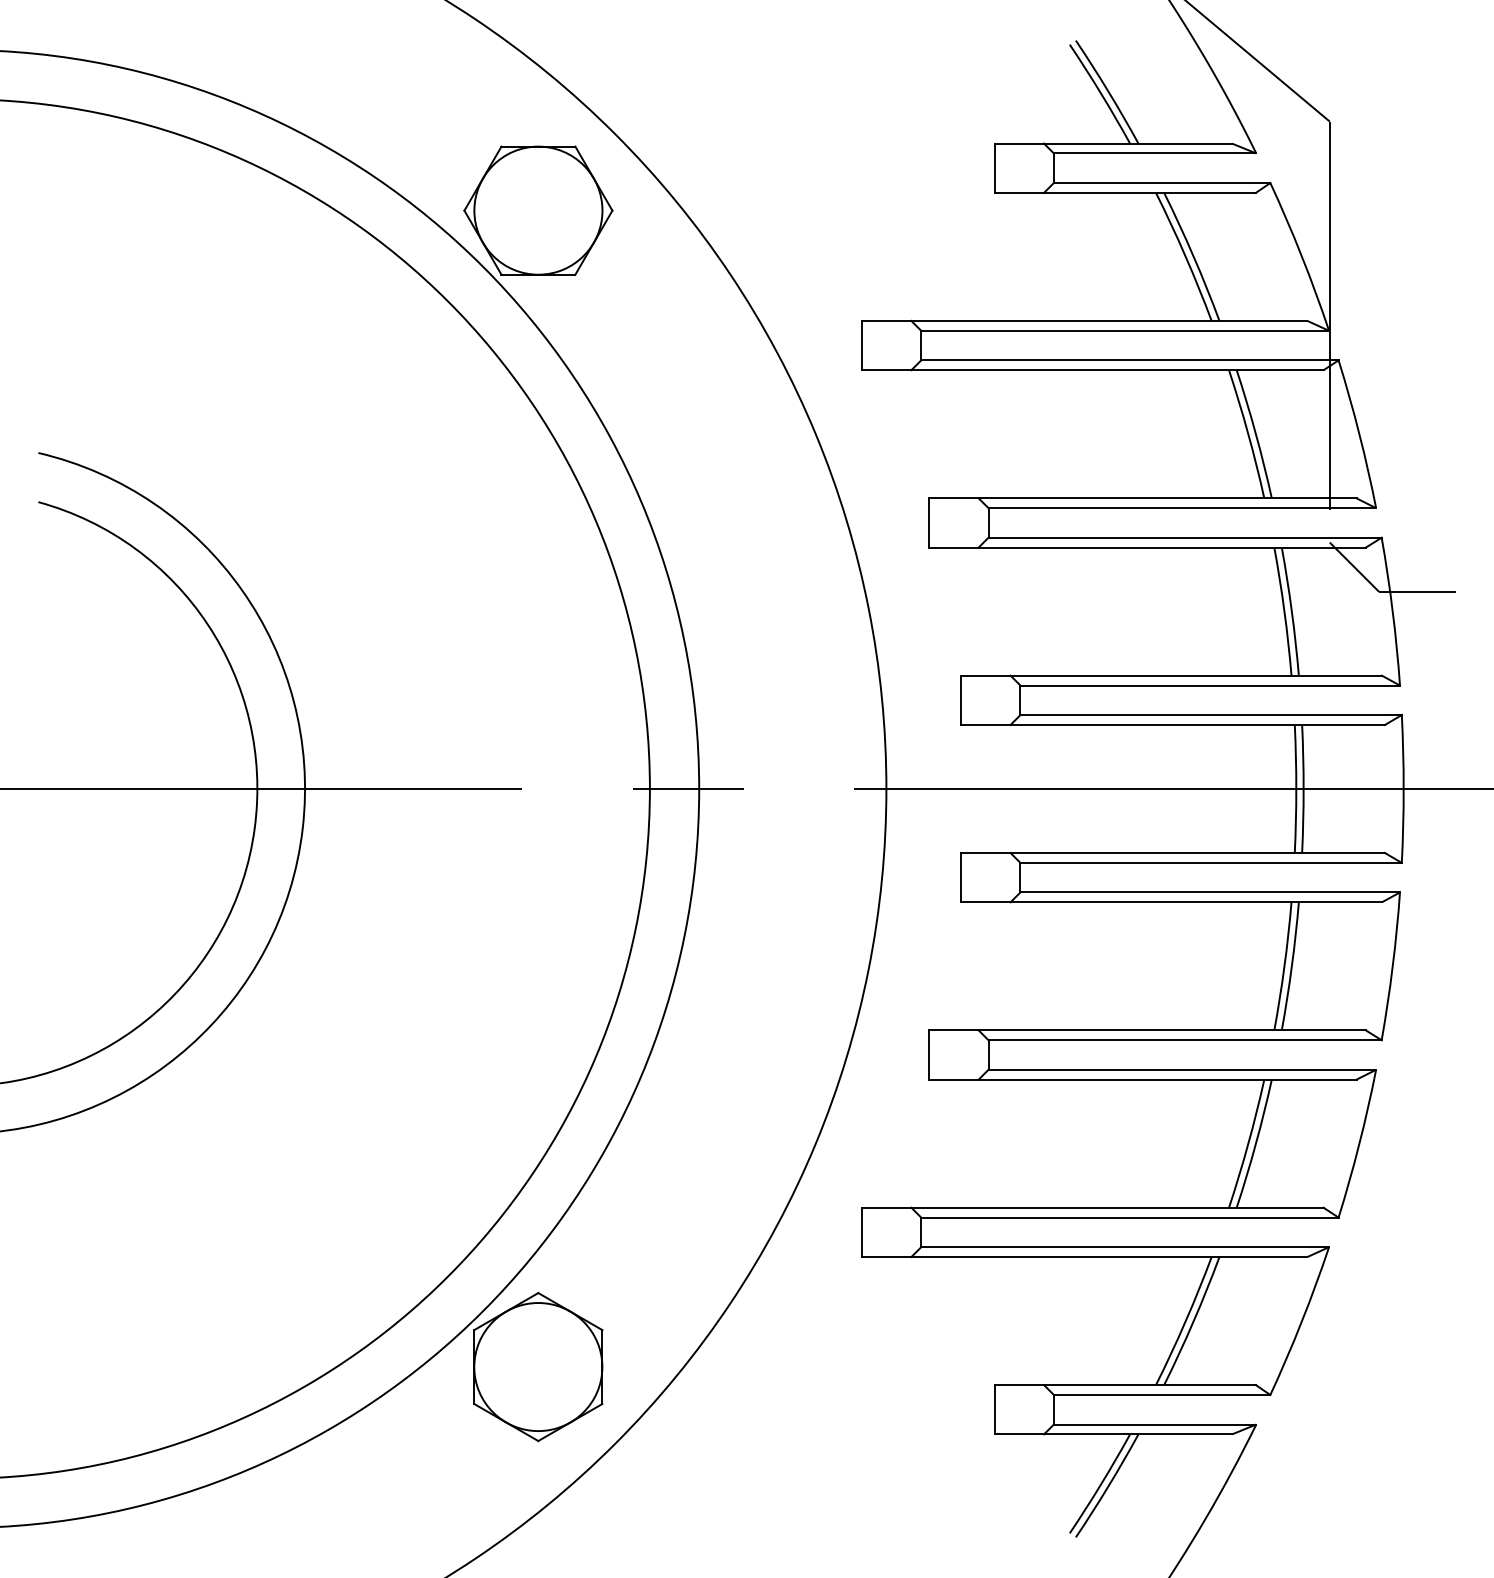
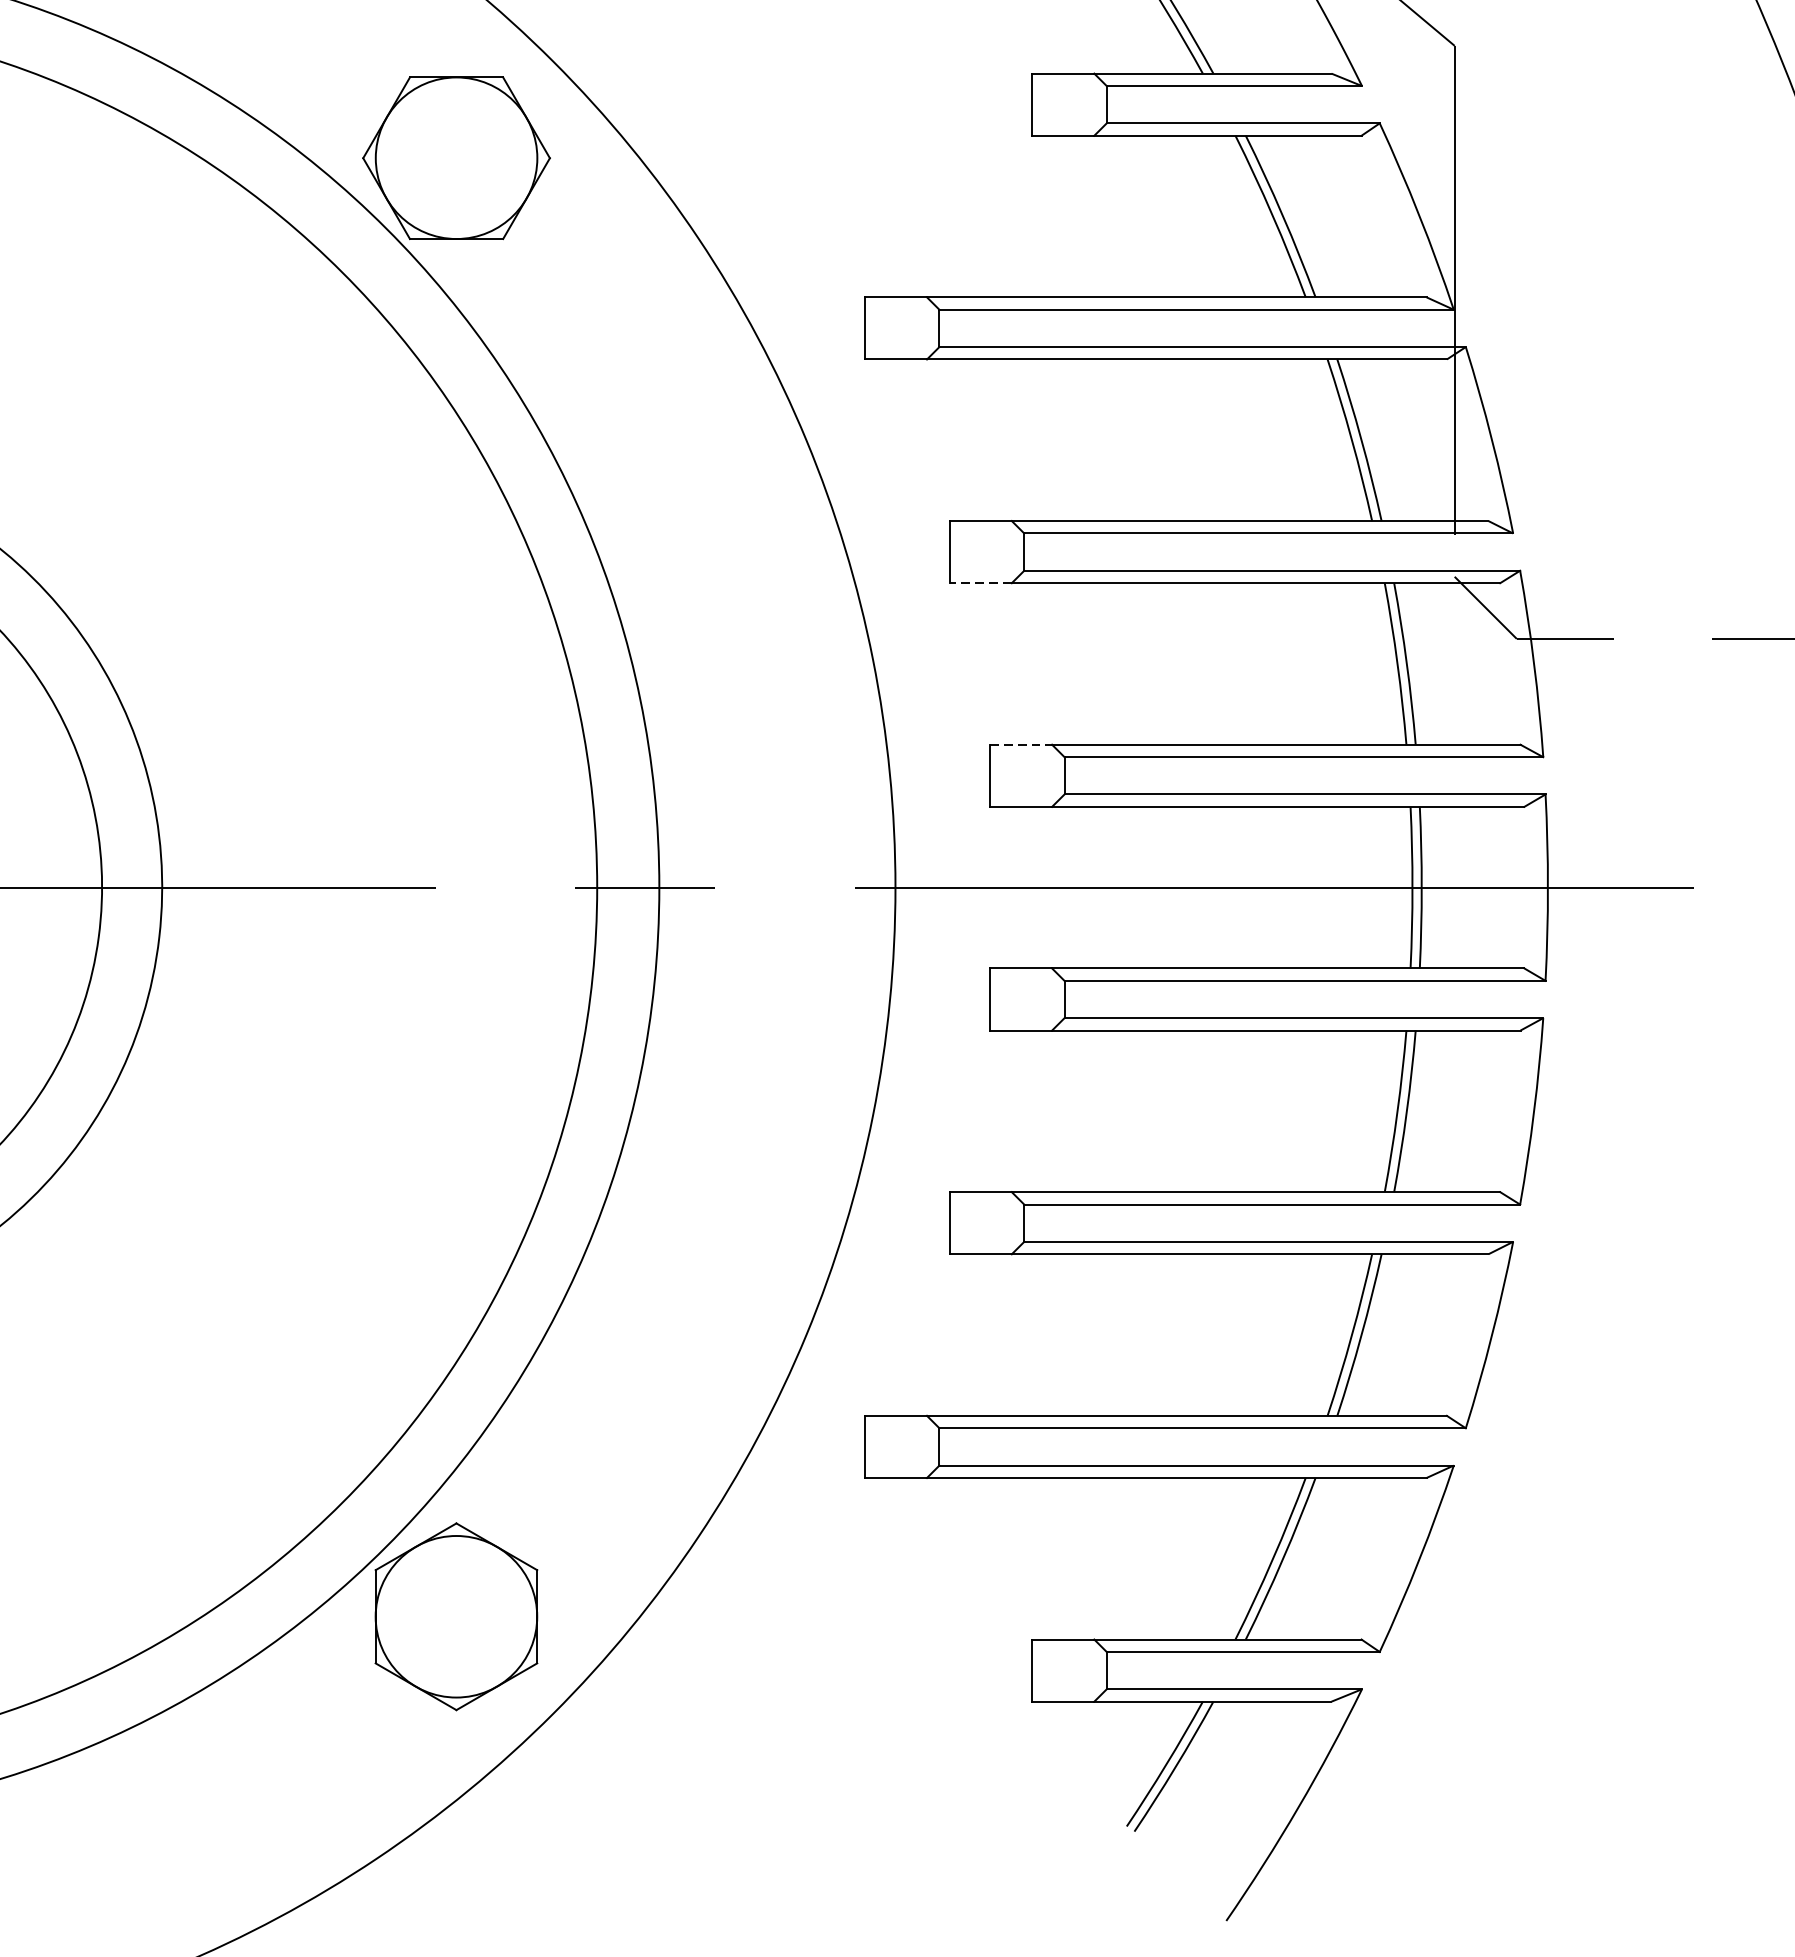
line: (954, 547) -> (981, 583), solid -> dashed
line: (985, 675) -> (1020, 744), solid -> dashed

